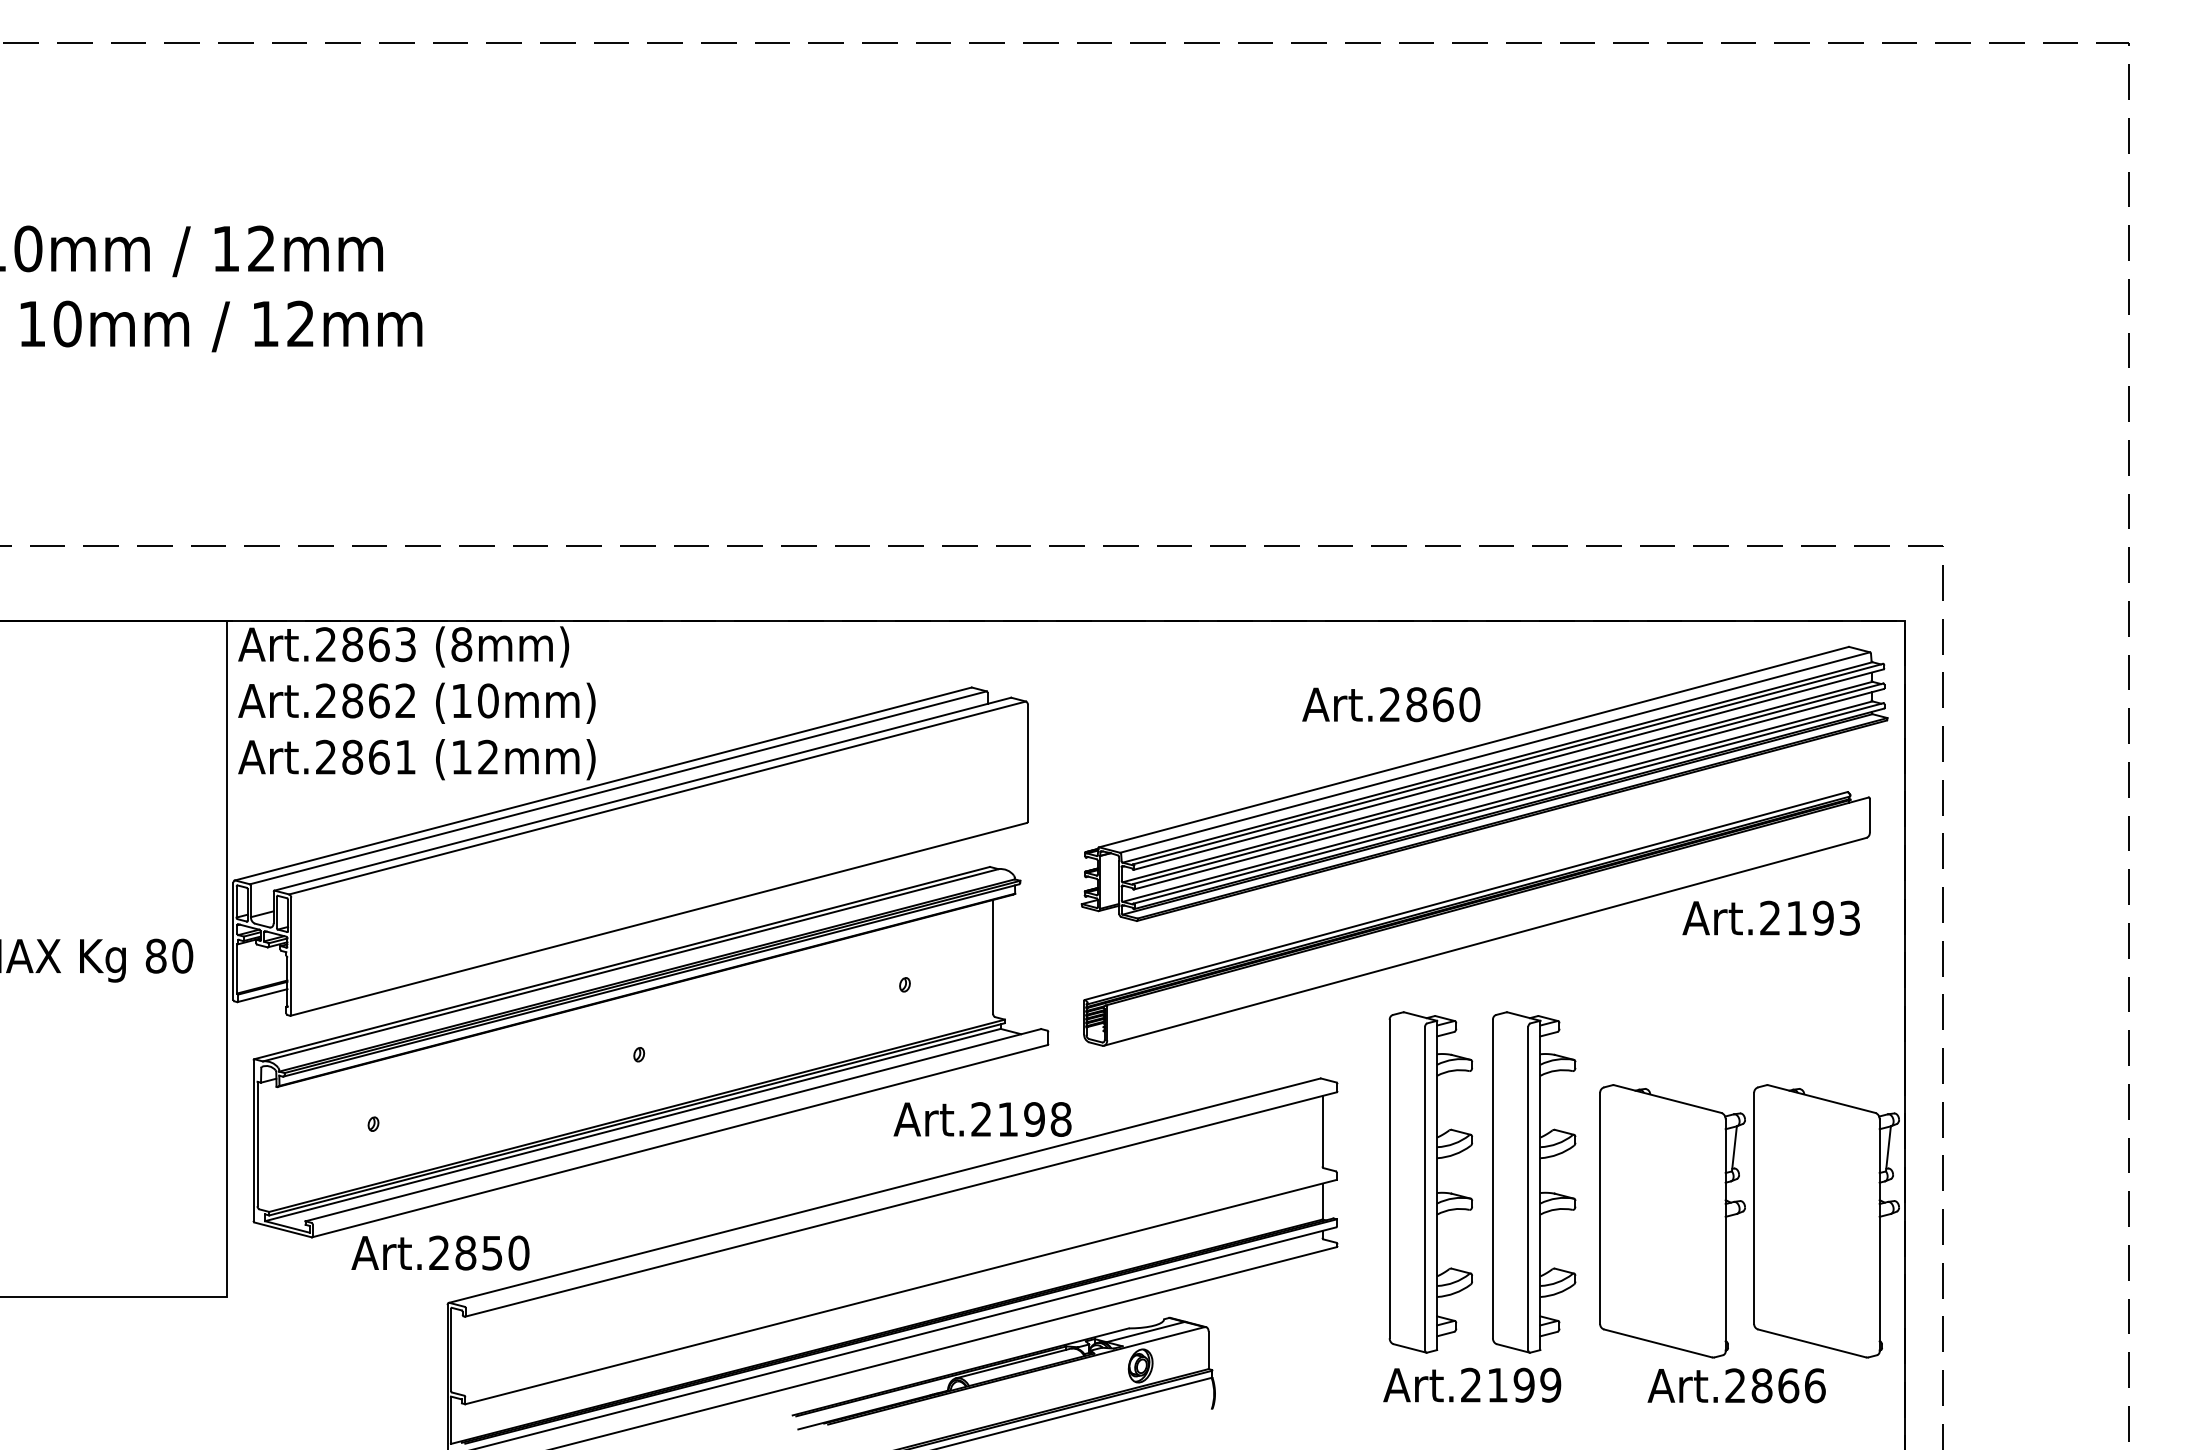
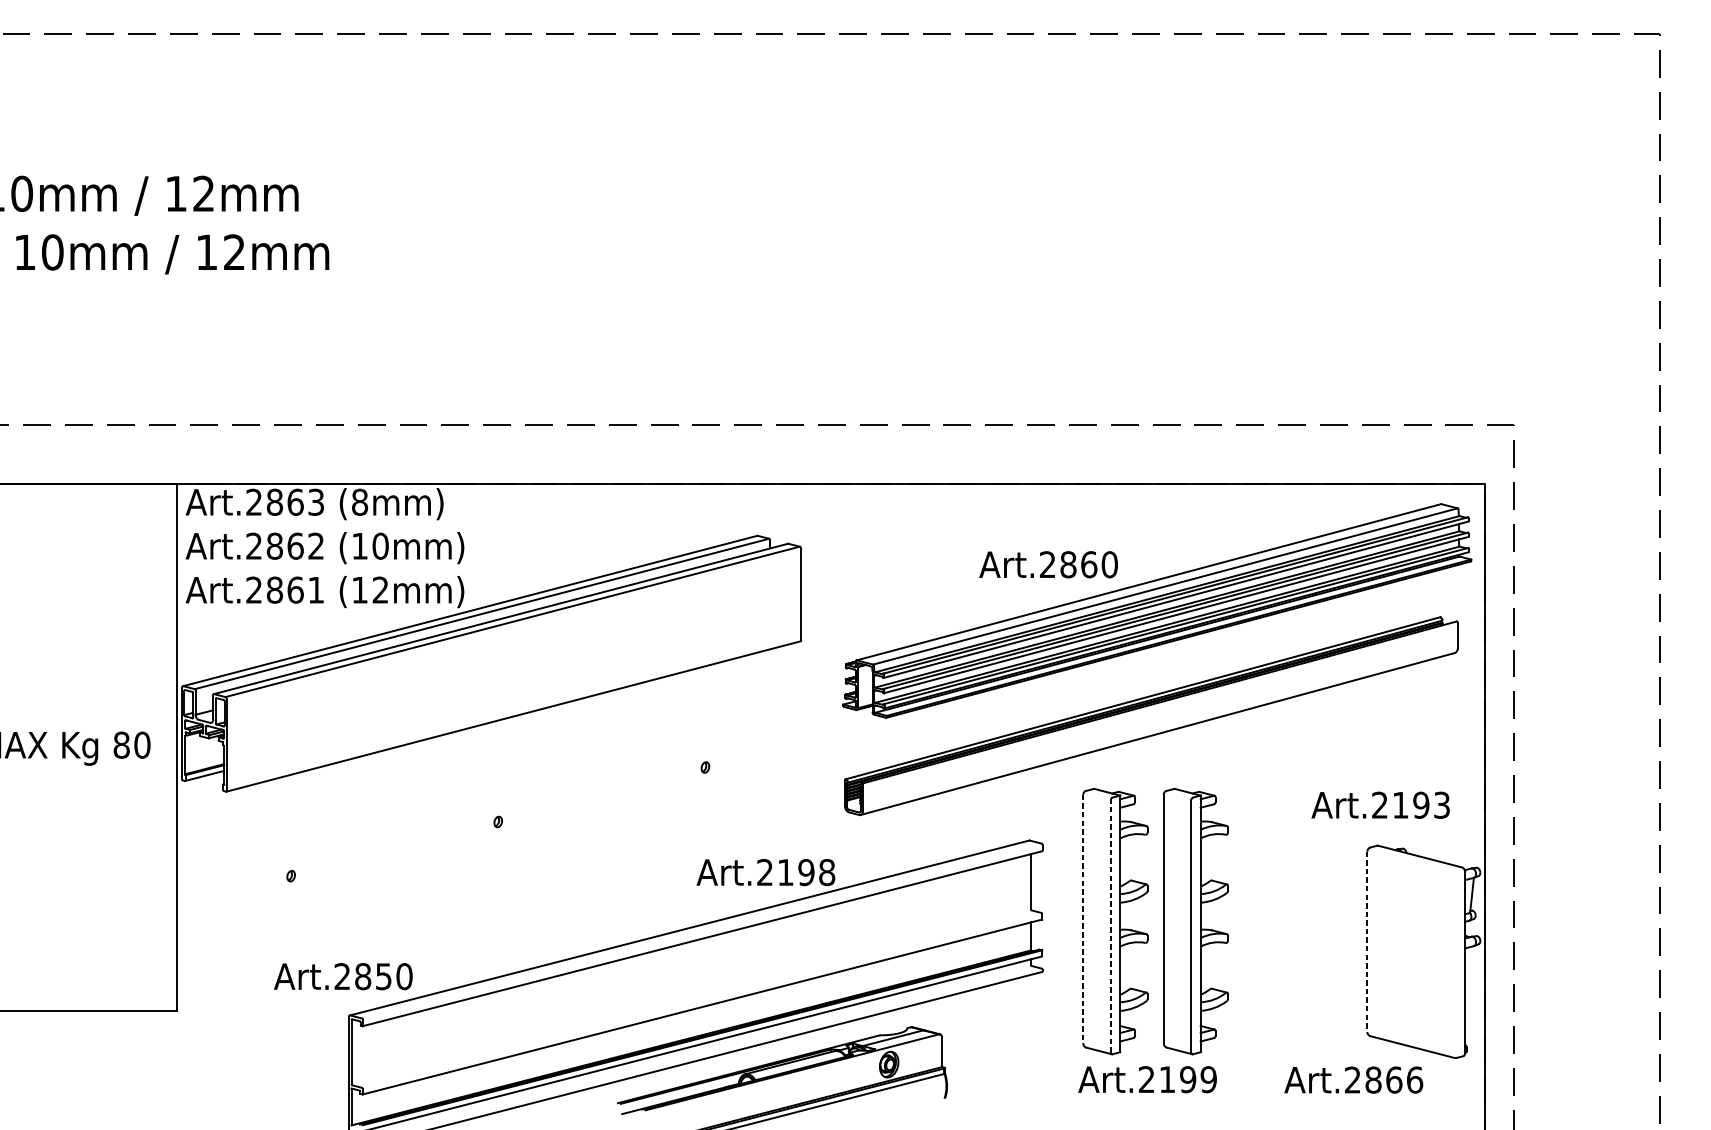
text: (1391, 704) -> (1048, 564), moved
text: (1770, 917) -> (1380, 804), moved
part: (650, 1052) -> (507, 820), removed
line: (1389, 1179) -> (1083, 919), solid -> dashed
line: (1425, 1188) -> (1111, 926), solid -> dashed
line: (1754, 1208) -> (1367, 941), solid -> dashed
part: (1672, 1221) -> (1303, 952), removed

